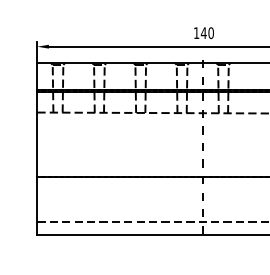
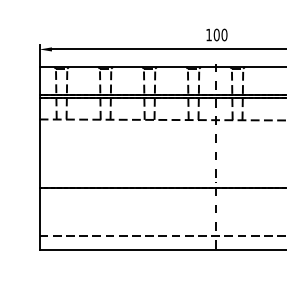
text: (203, 32) -> (216, 34), 140 -> 100

